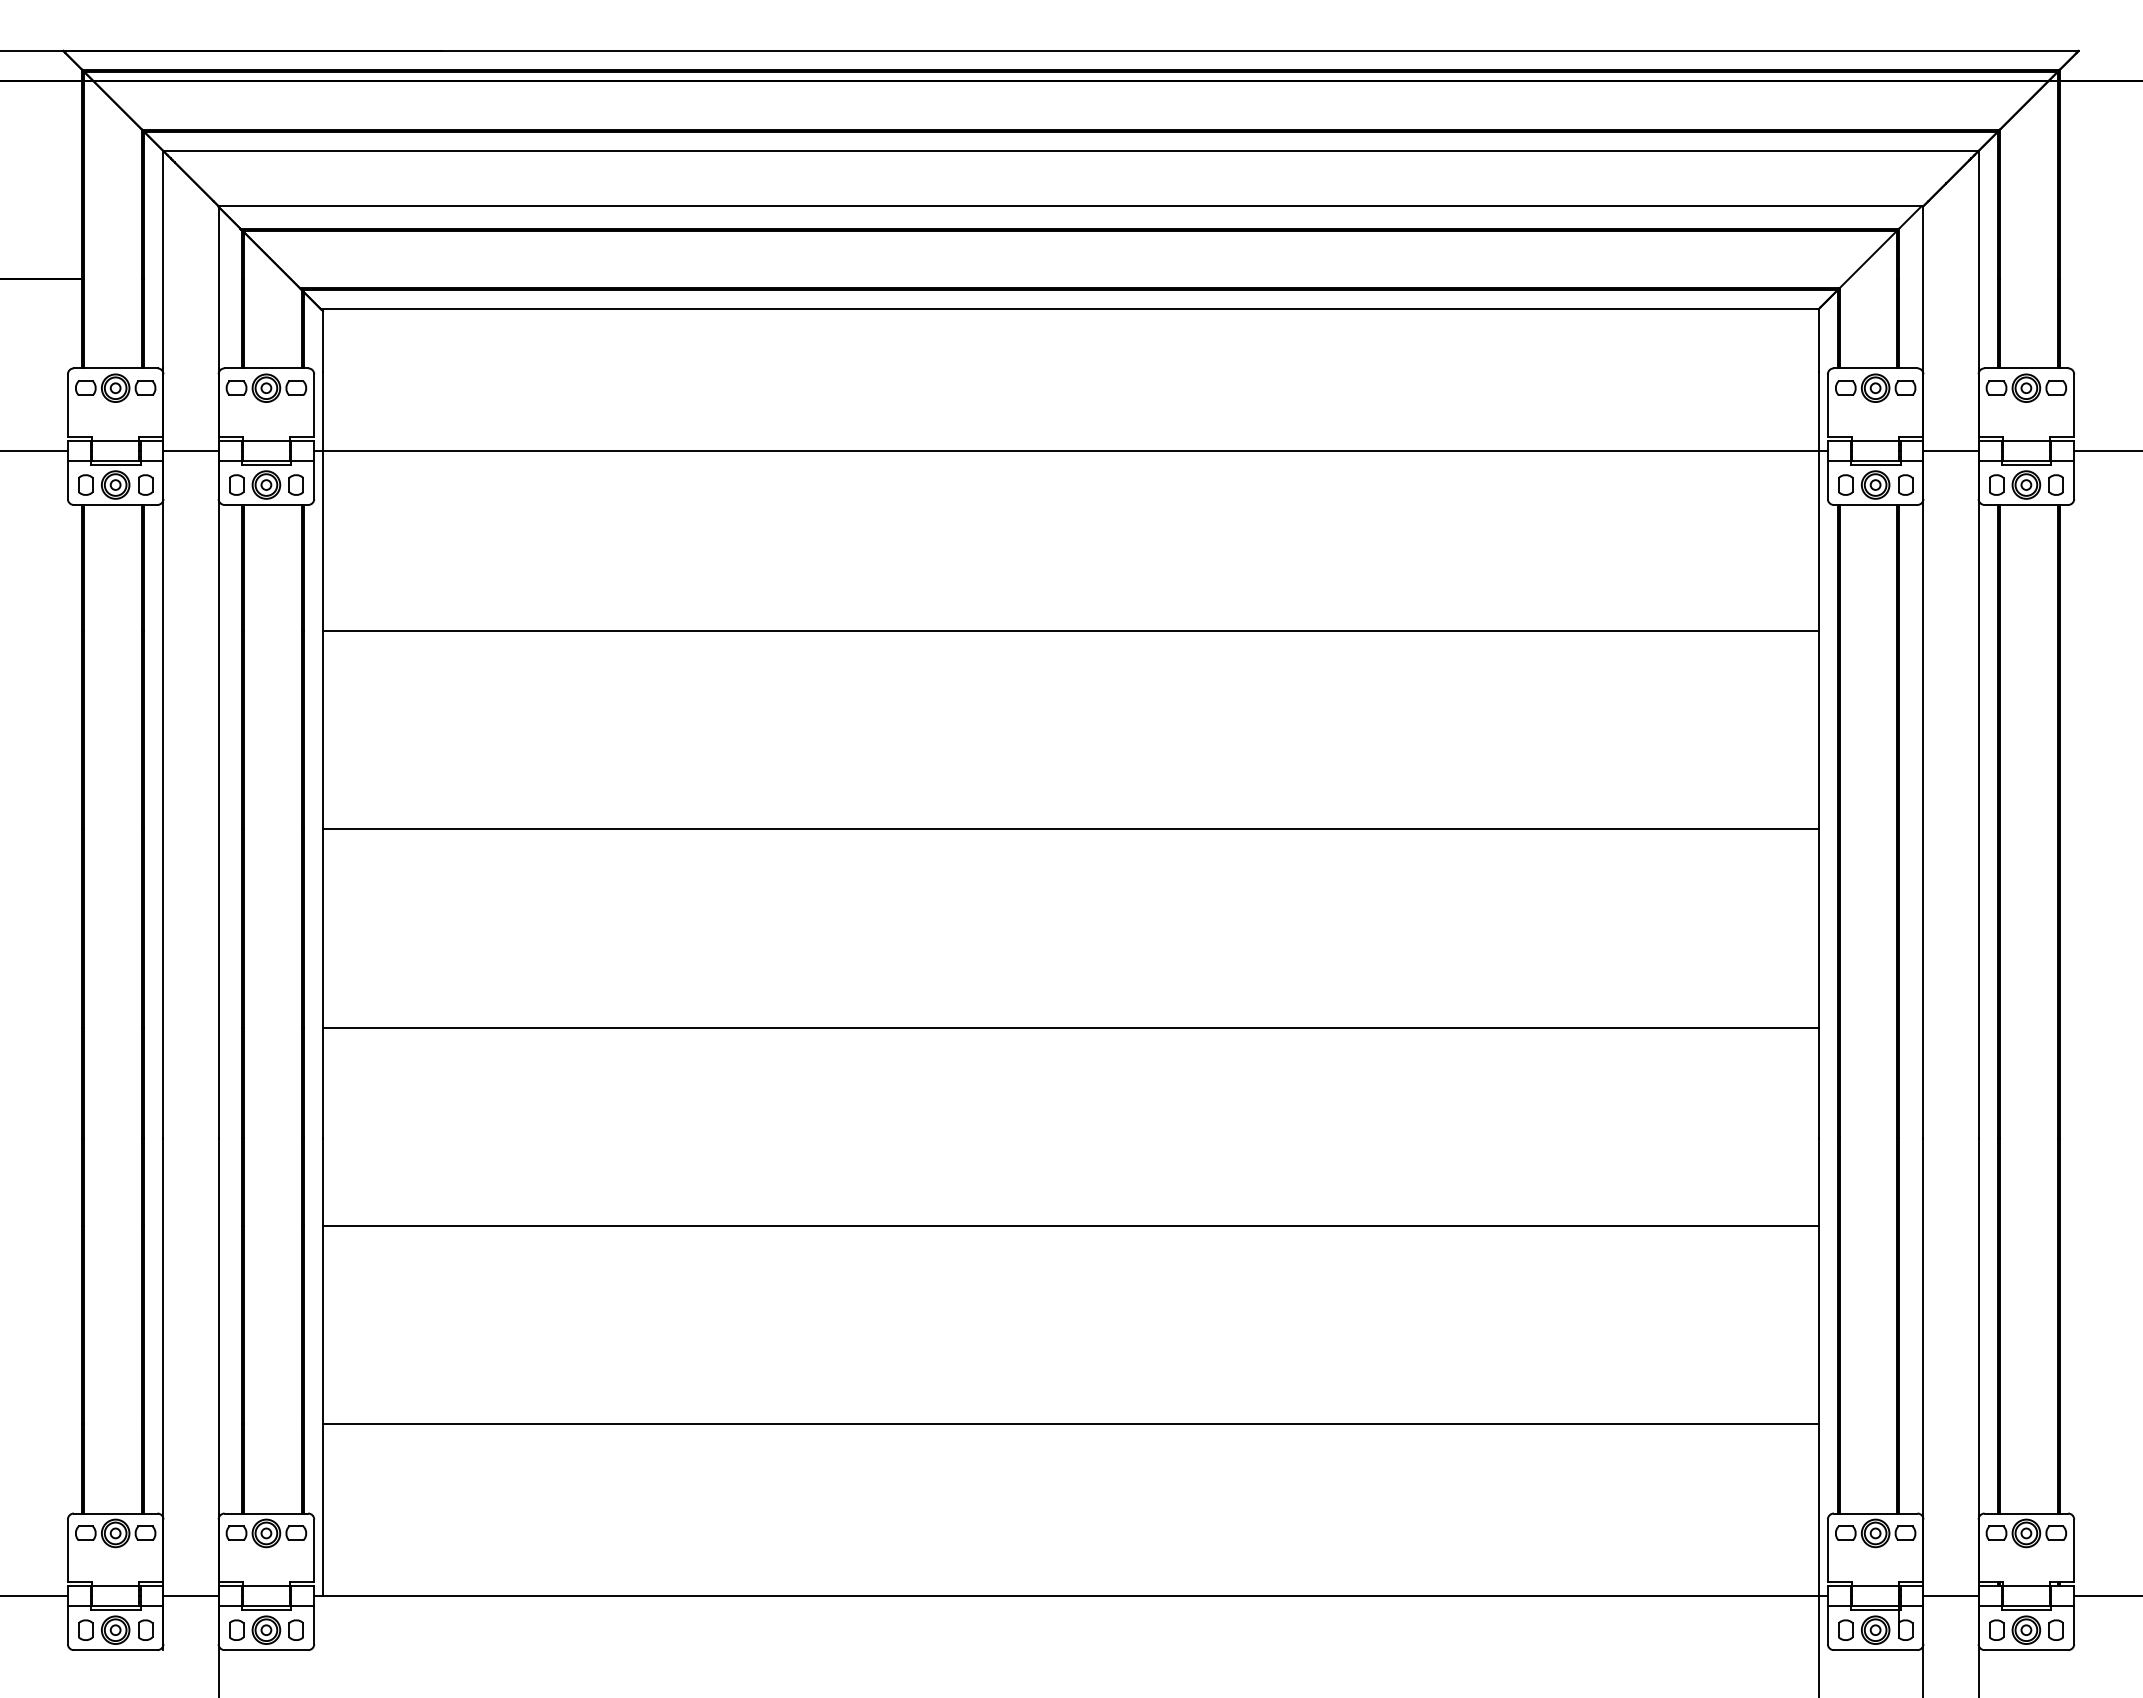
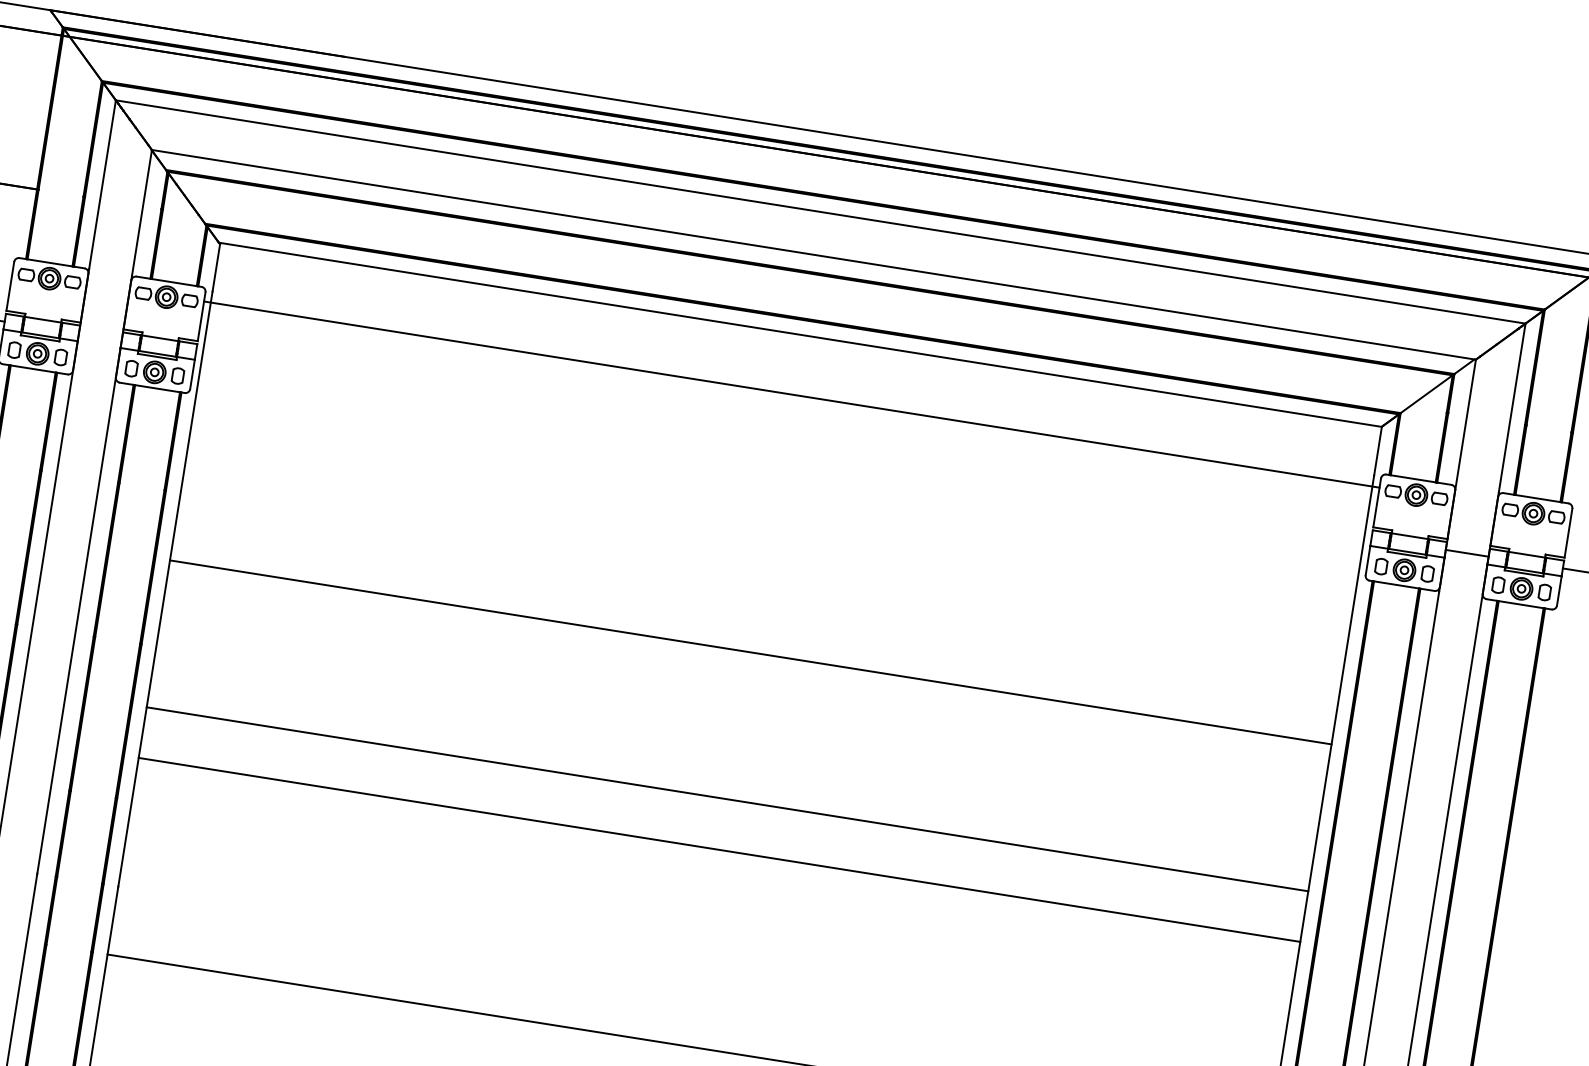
line: (190, 451) -> (99, 336), removed
line: (1070, 451) -> (791, 394), moved
line: (1070, 631) -> (750, 652), moved
line: (1070, 829) -> (727, 799), moved
line: (1070, 1027) -> (719, 849), moved

